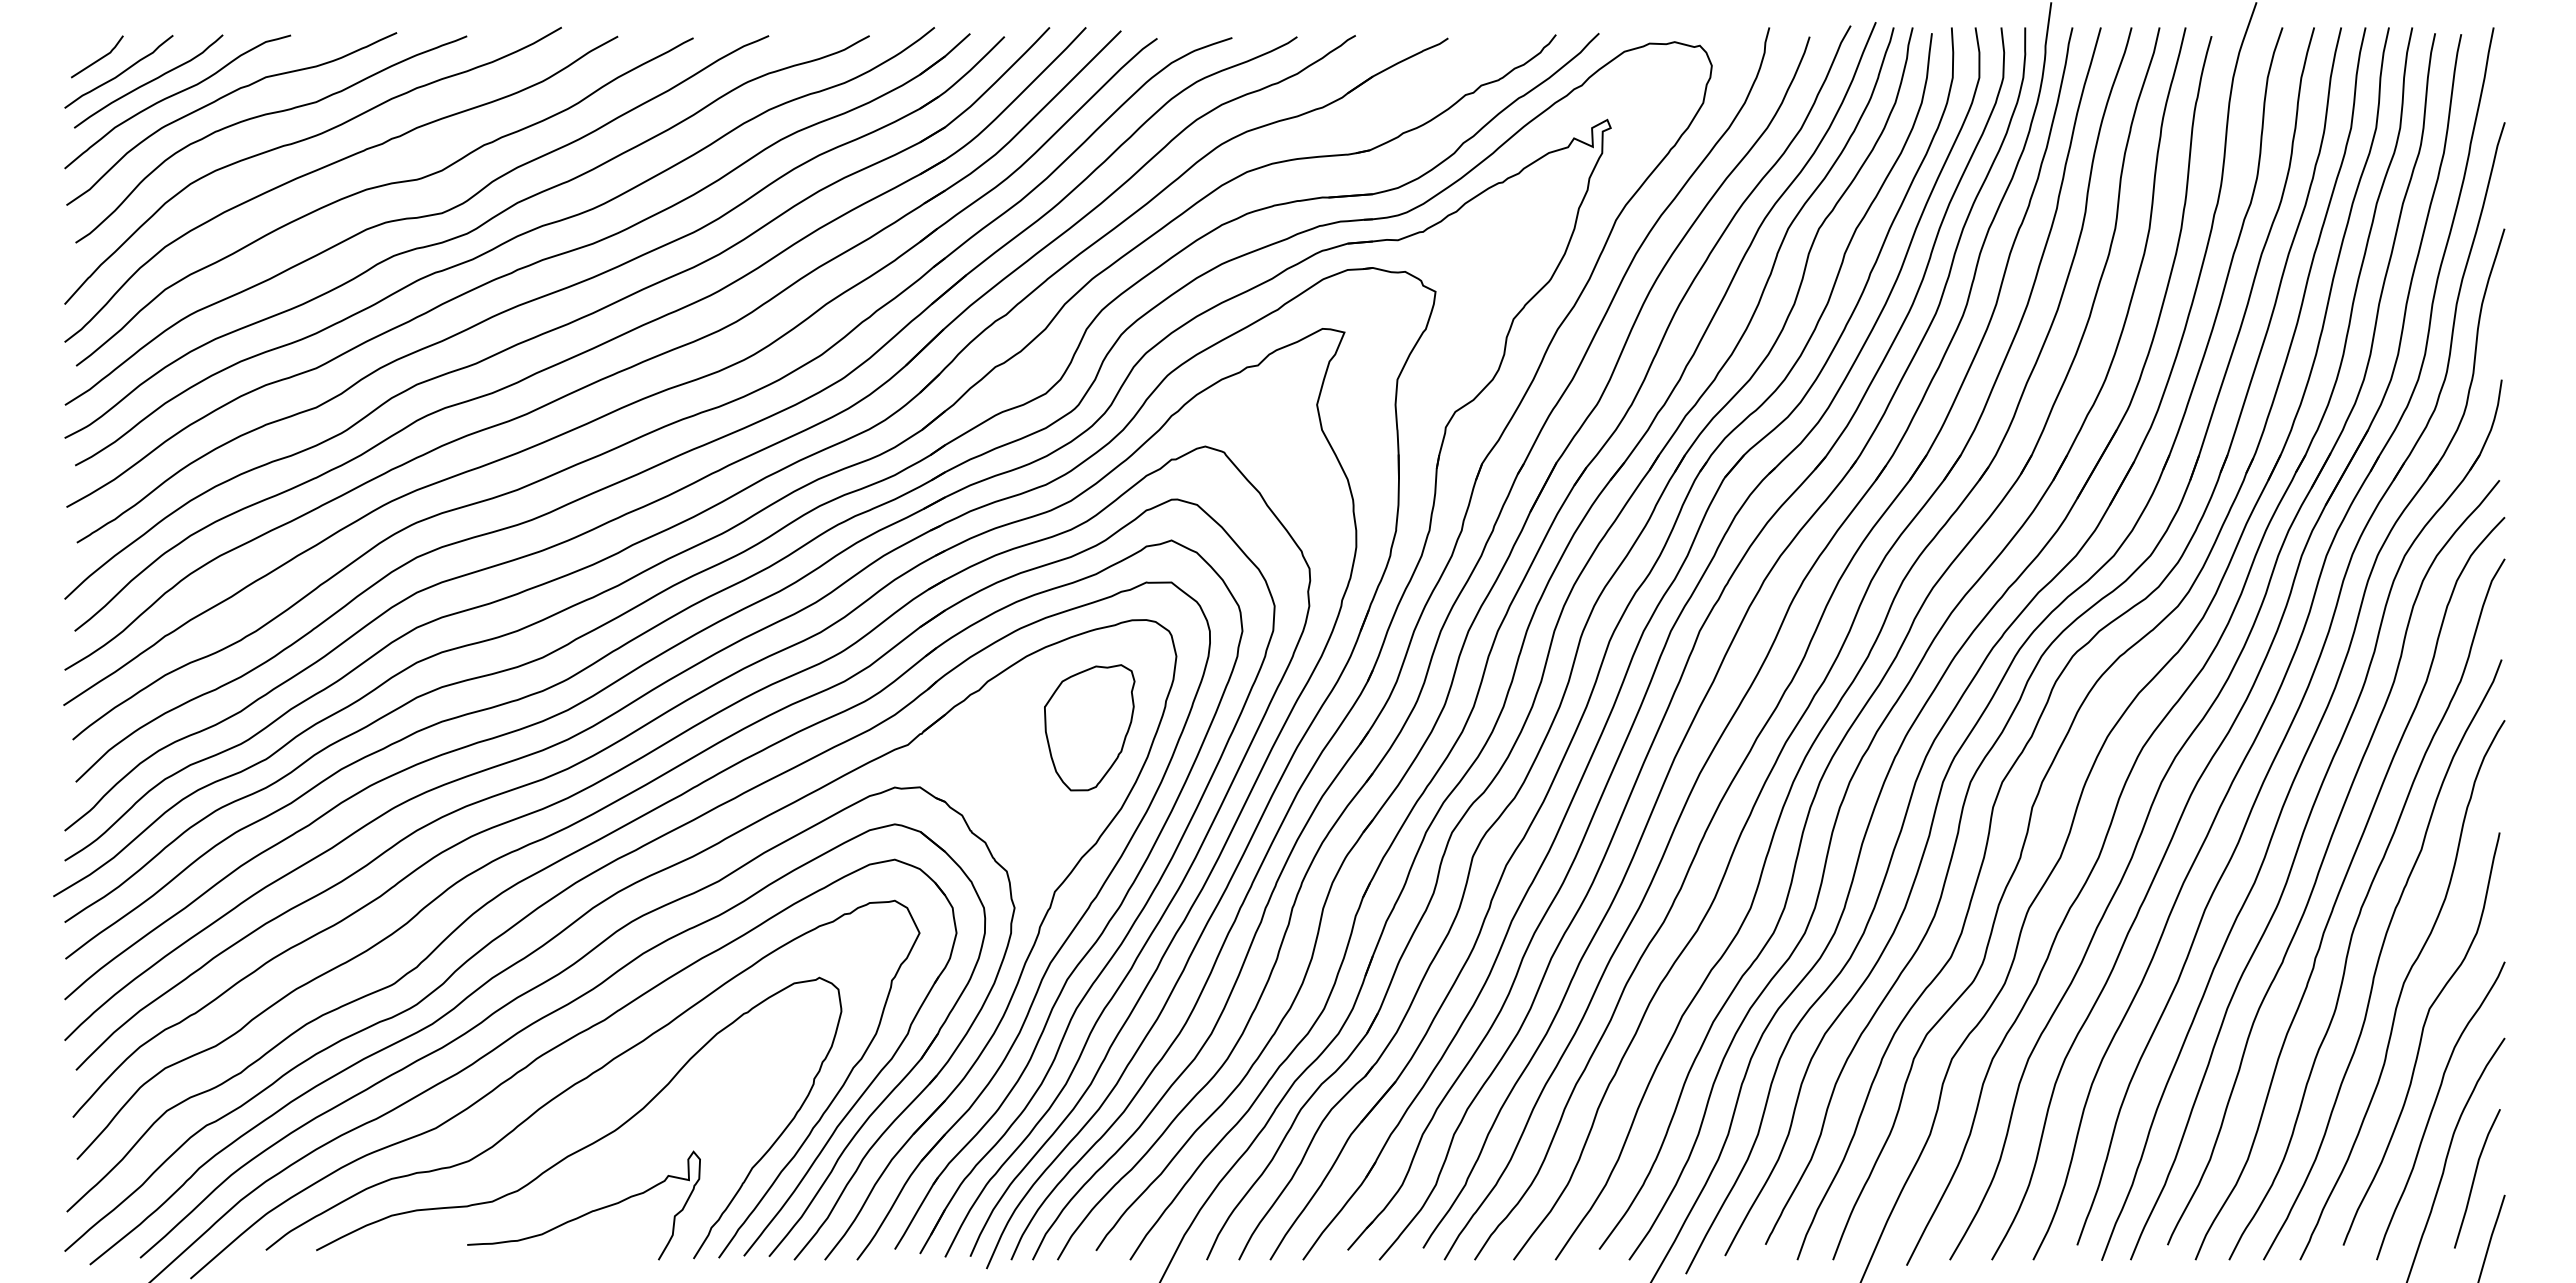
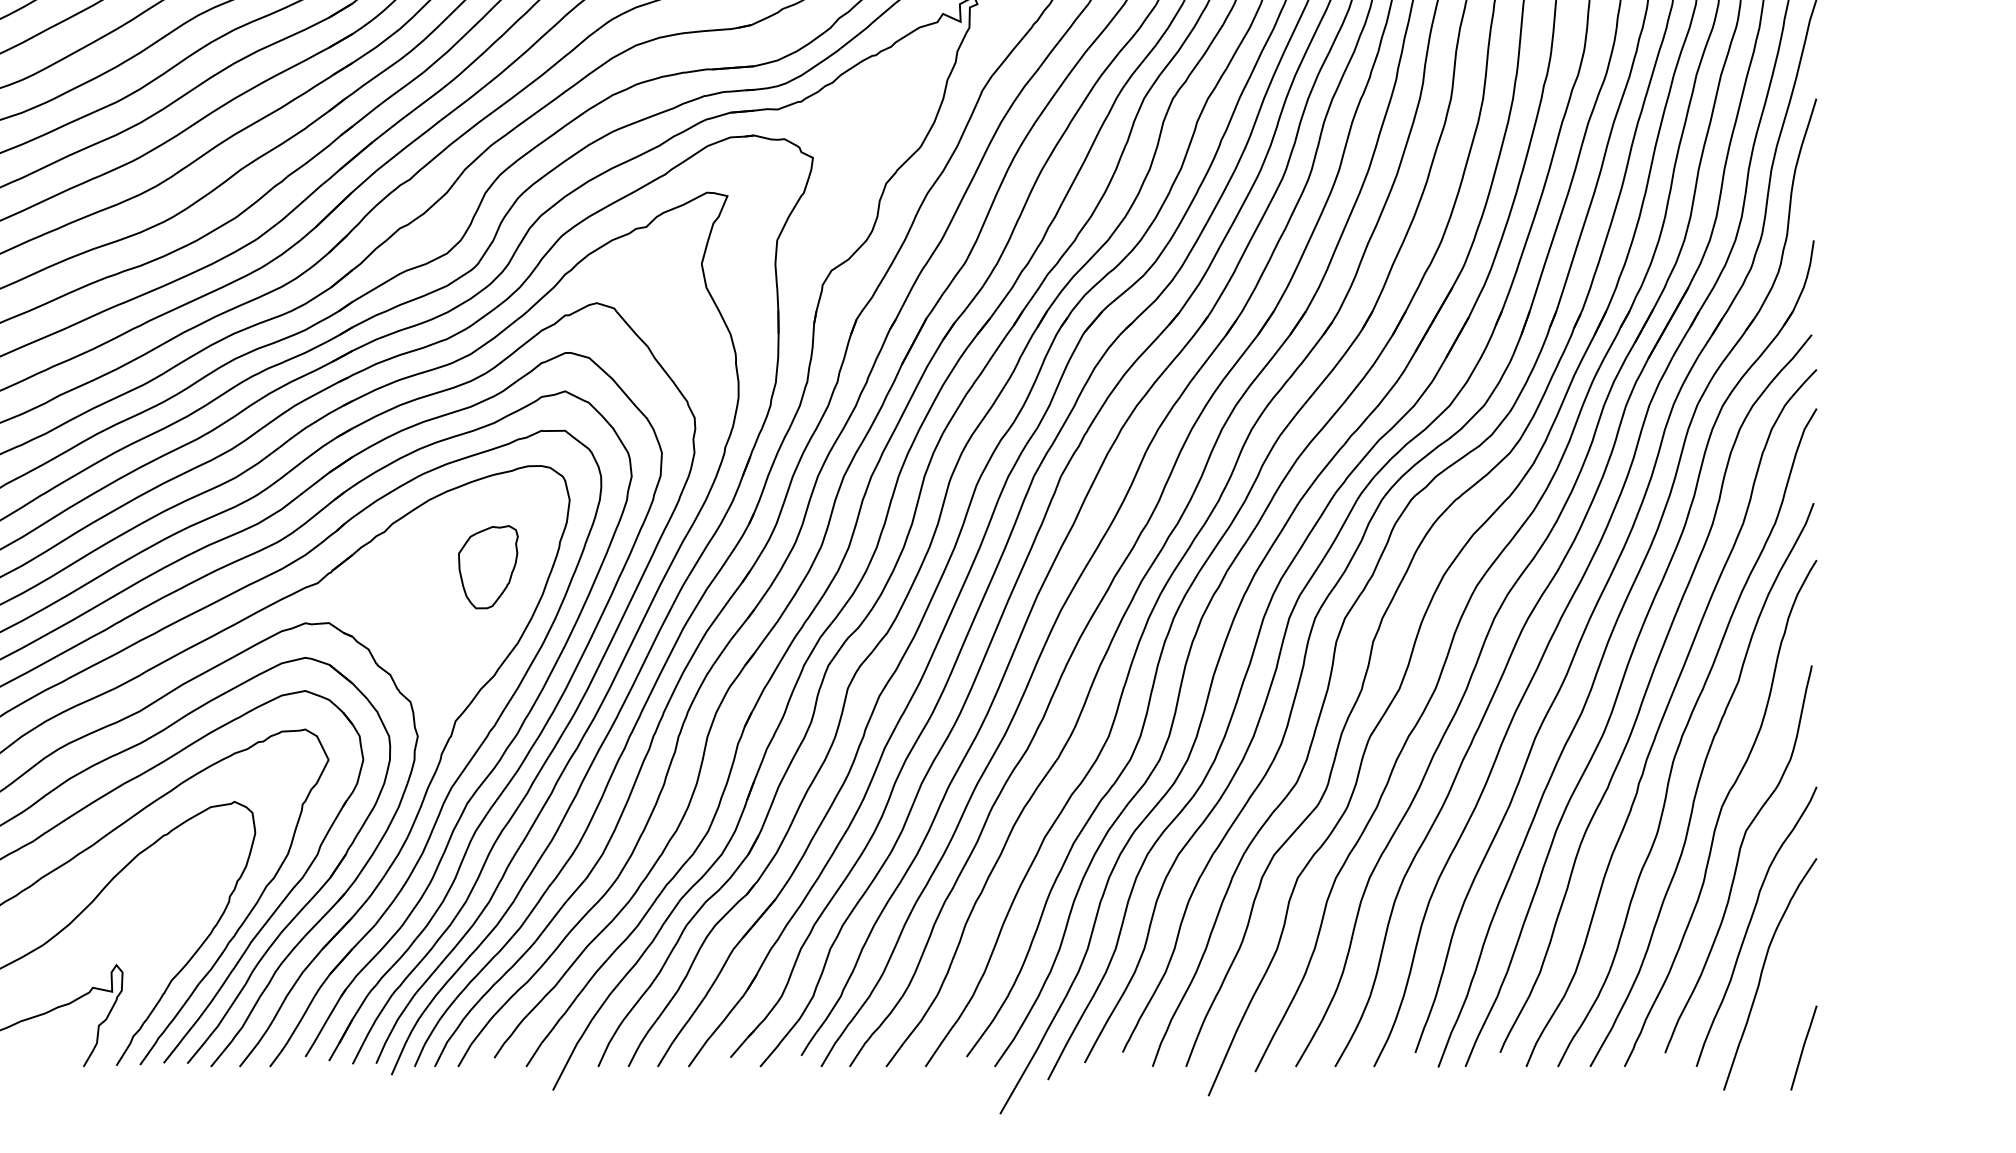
part: (1089, 727) -> (488, 566), size x0.7
line: (2475, 1178) -> (1789, 990), removed

